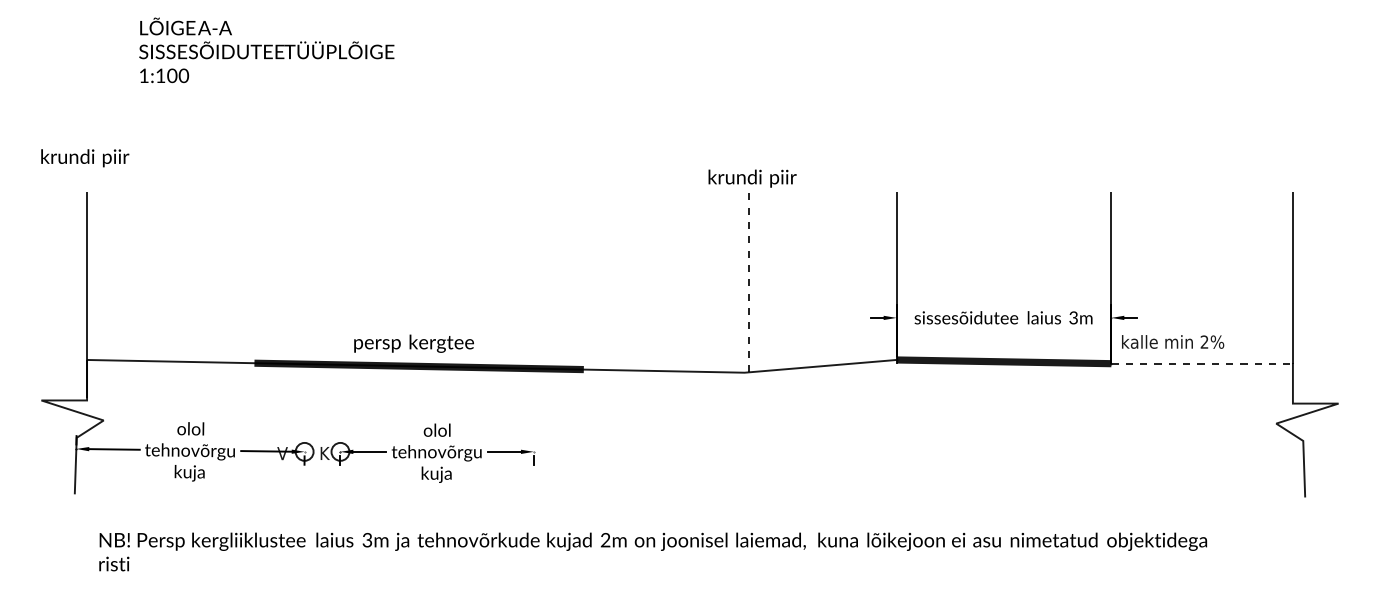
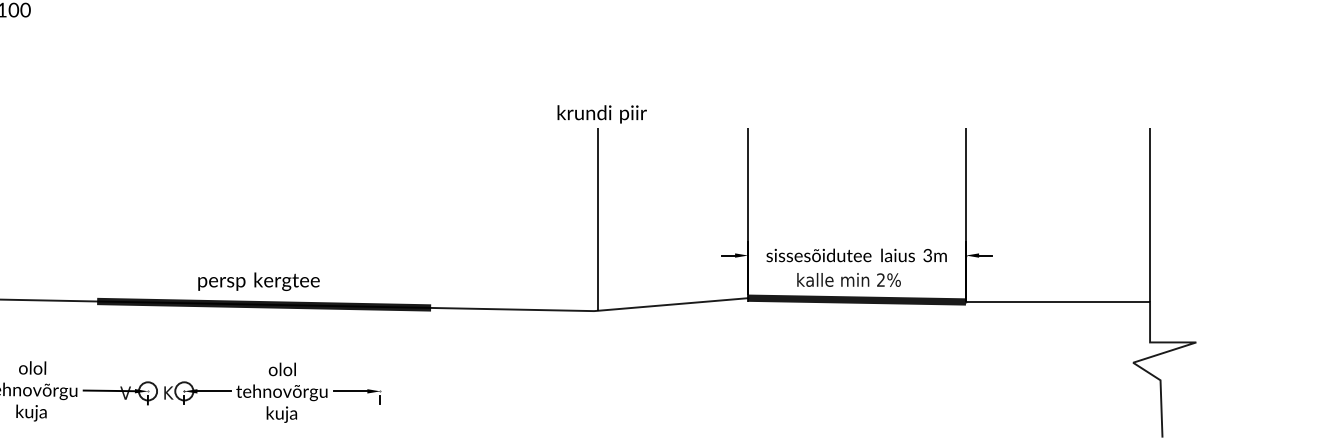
line: (748, 282) -> (598, 219), dashed -> solid
text: (1173, 341) -> (849, 279), moved
line: (1202, 363) -> (1058, 301), dashed -> solid

